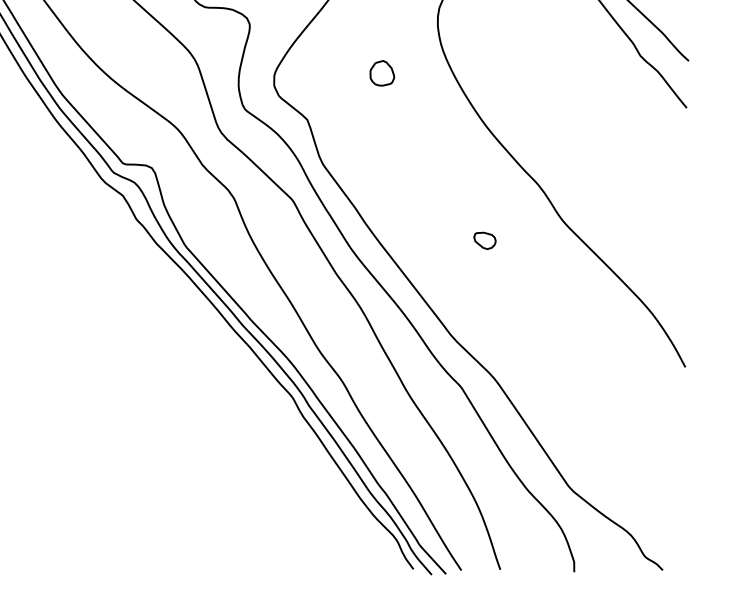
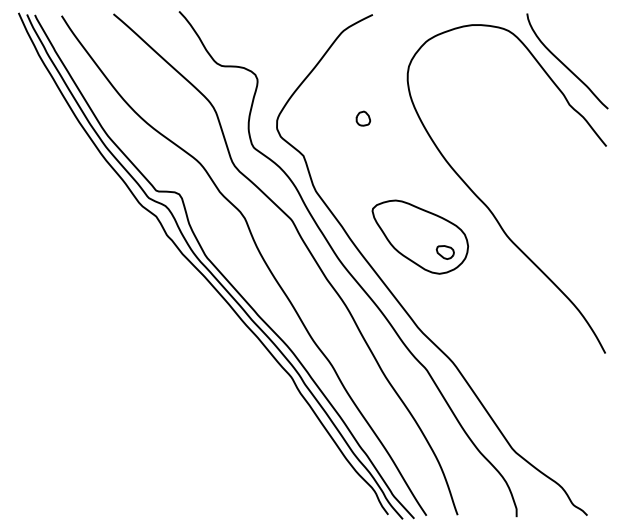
part: (382, 73) -> (363, 118), size x0.71
part: (453, 220) -> (420, 236), added

